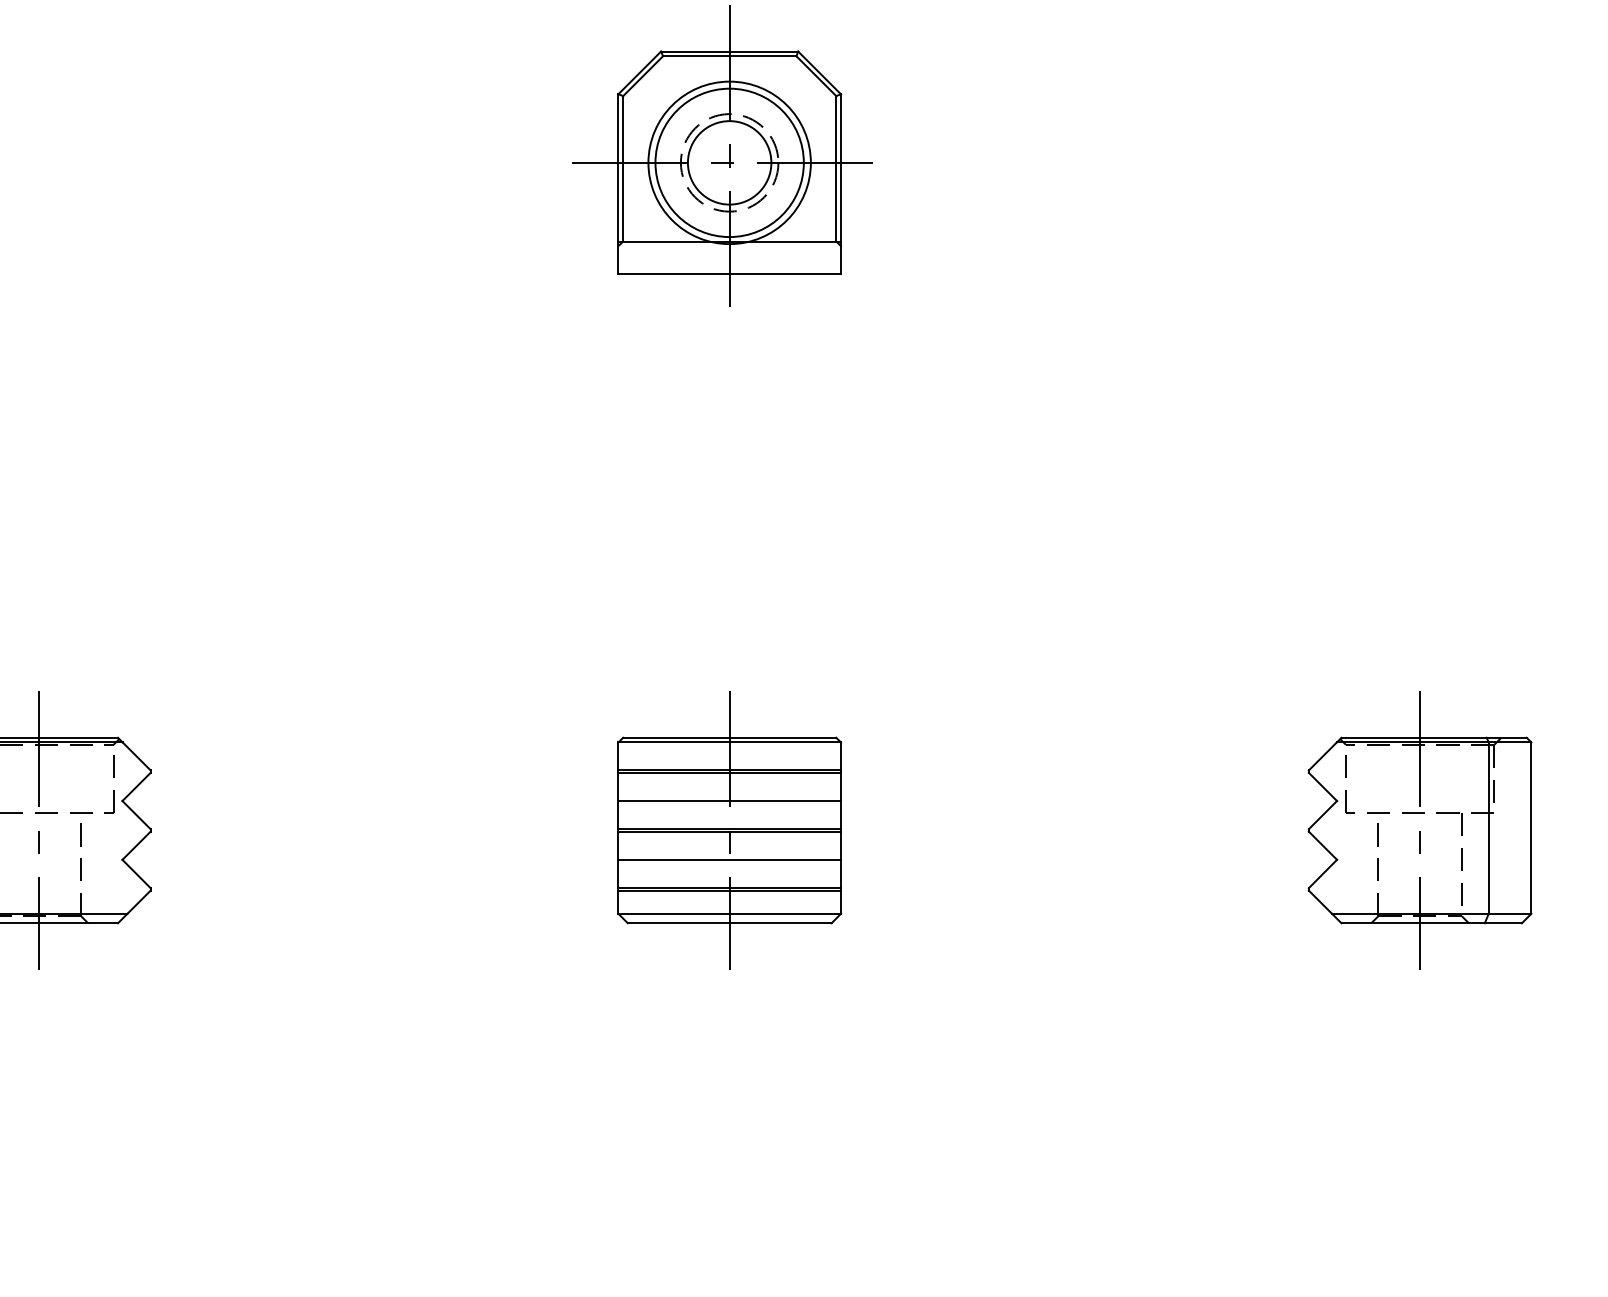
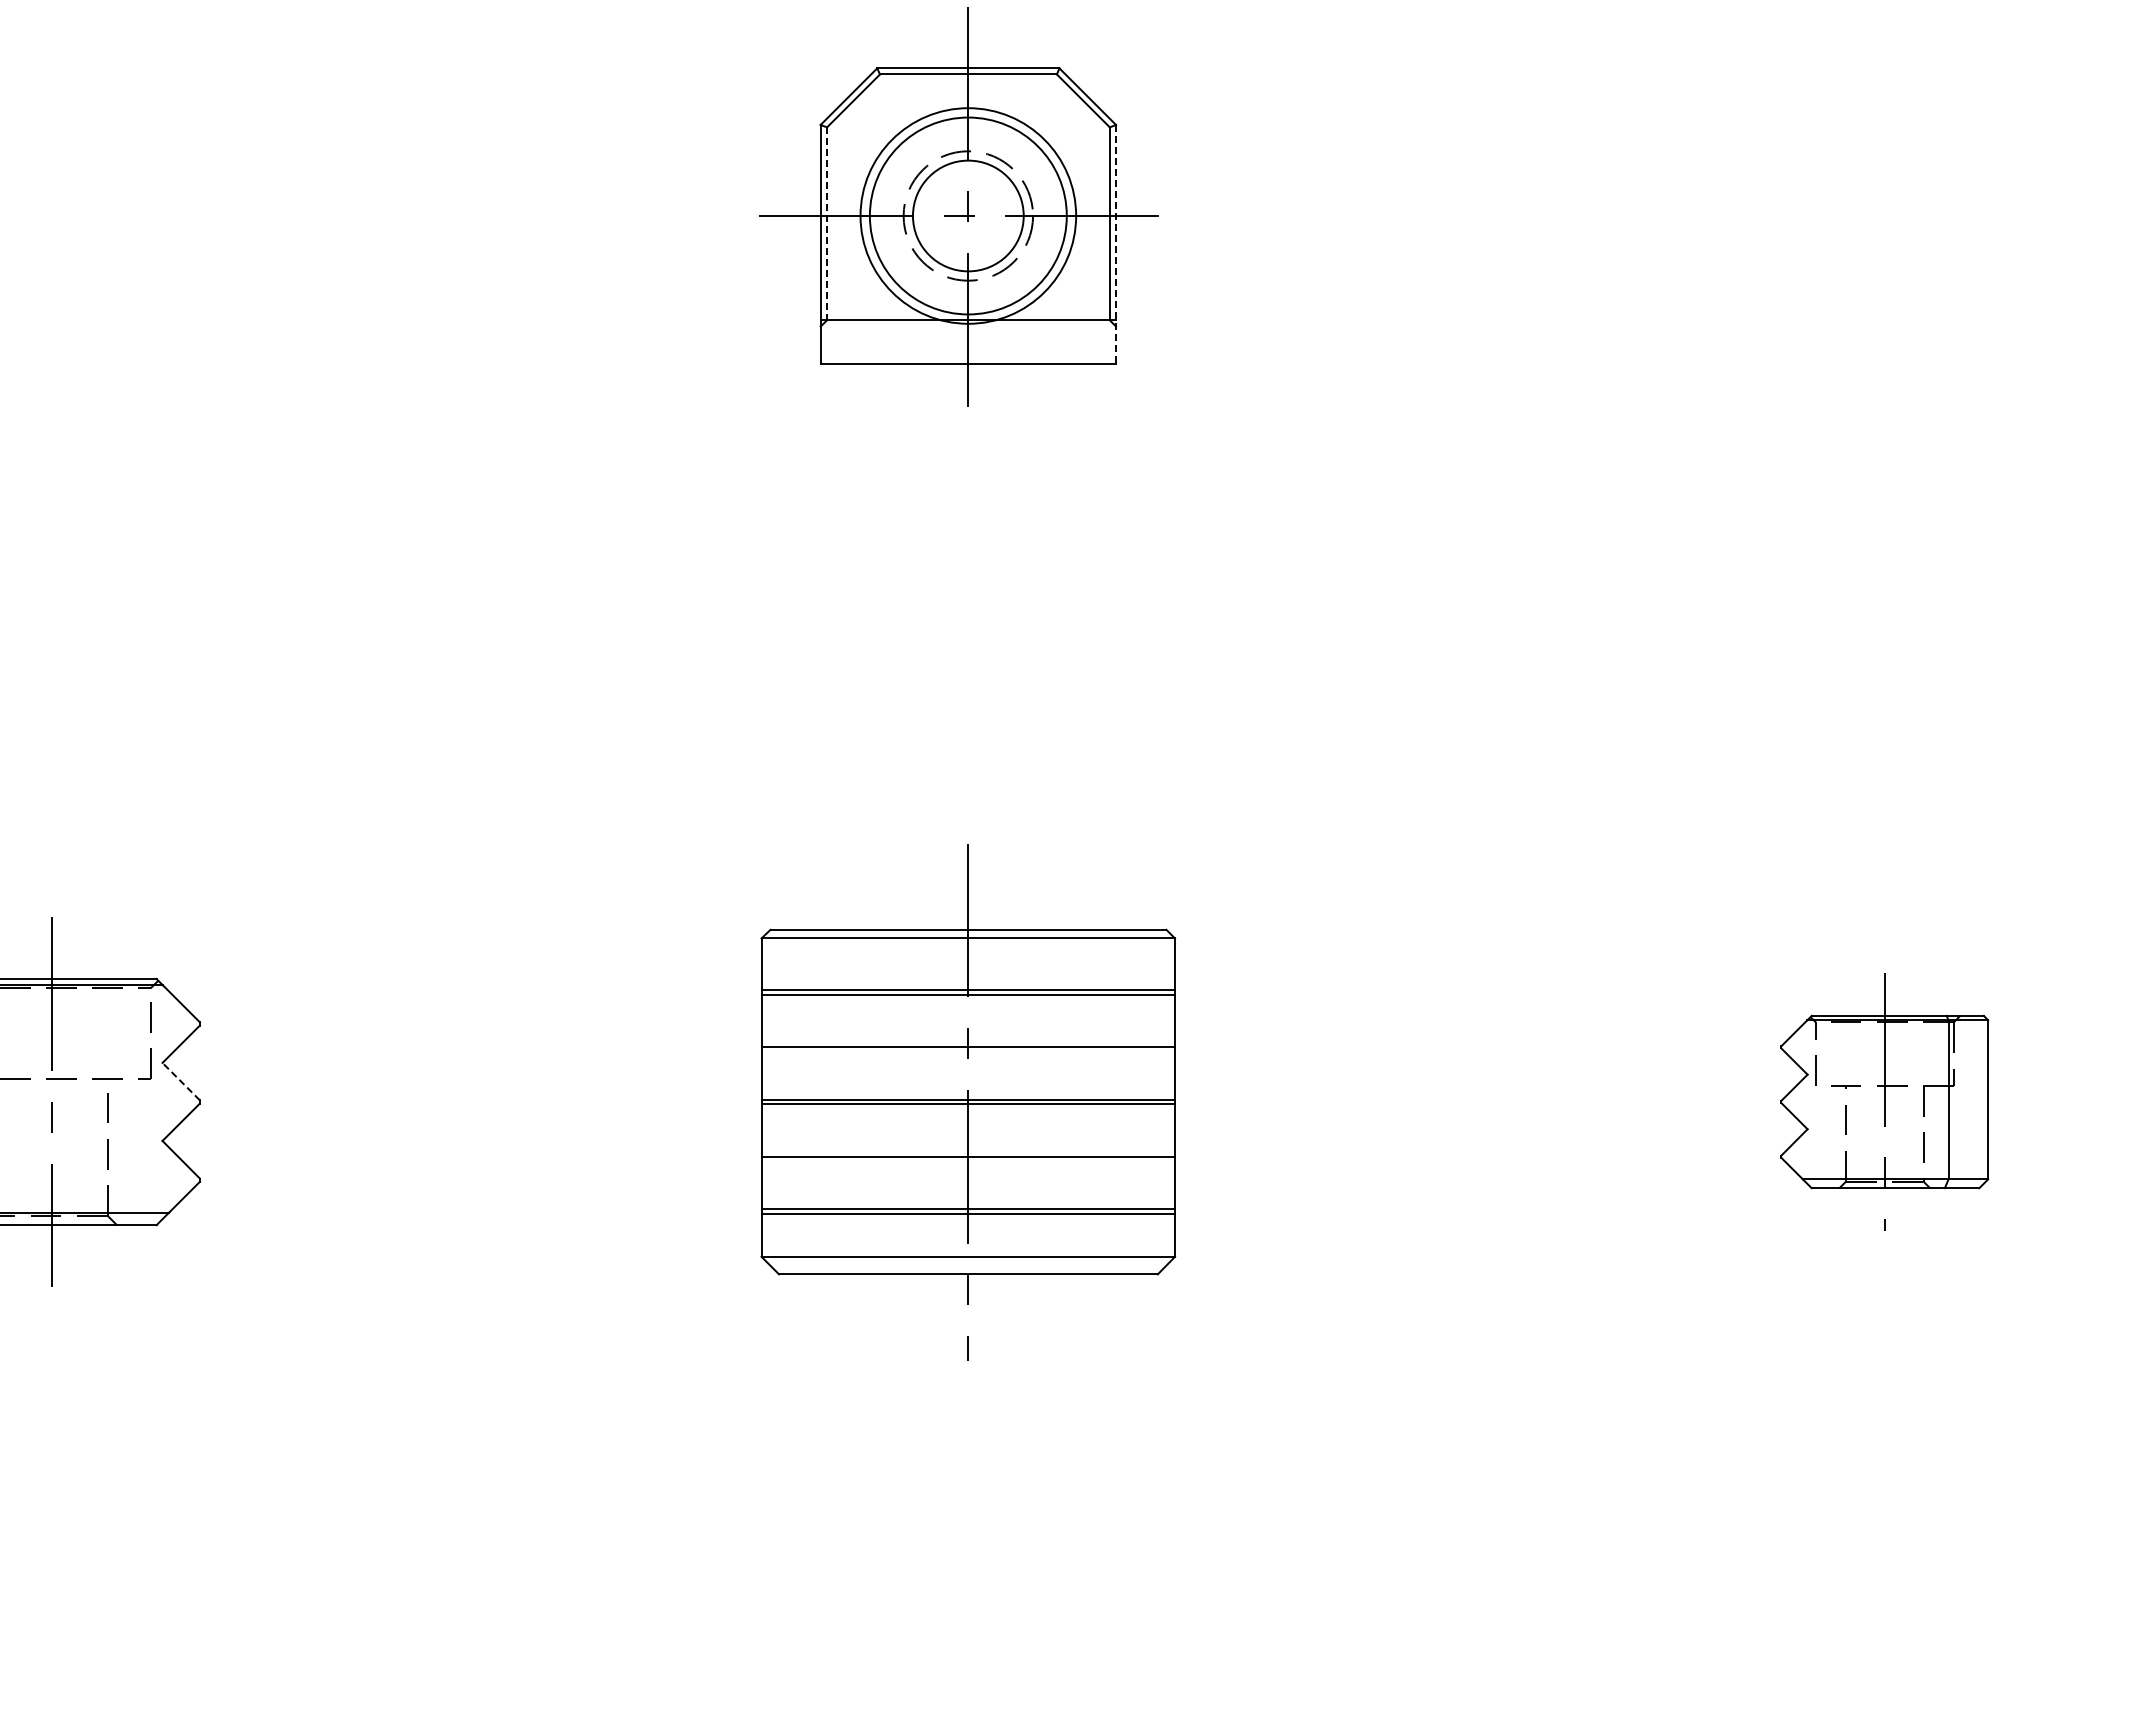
line: (623, 169) -> (827, 224), solid -> dashed
line: (841, 184) -> (1116, 244), solid -> dashed
line: (136, 815) -> (180, 1081), solid -> dashed
part: (729, 830) -> (968, 1101), size x1.4
part: (1419, 830) -> (1884, 1101), size x0.7

